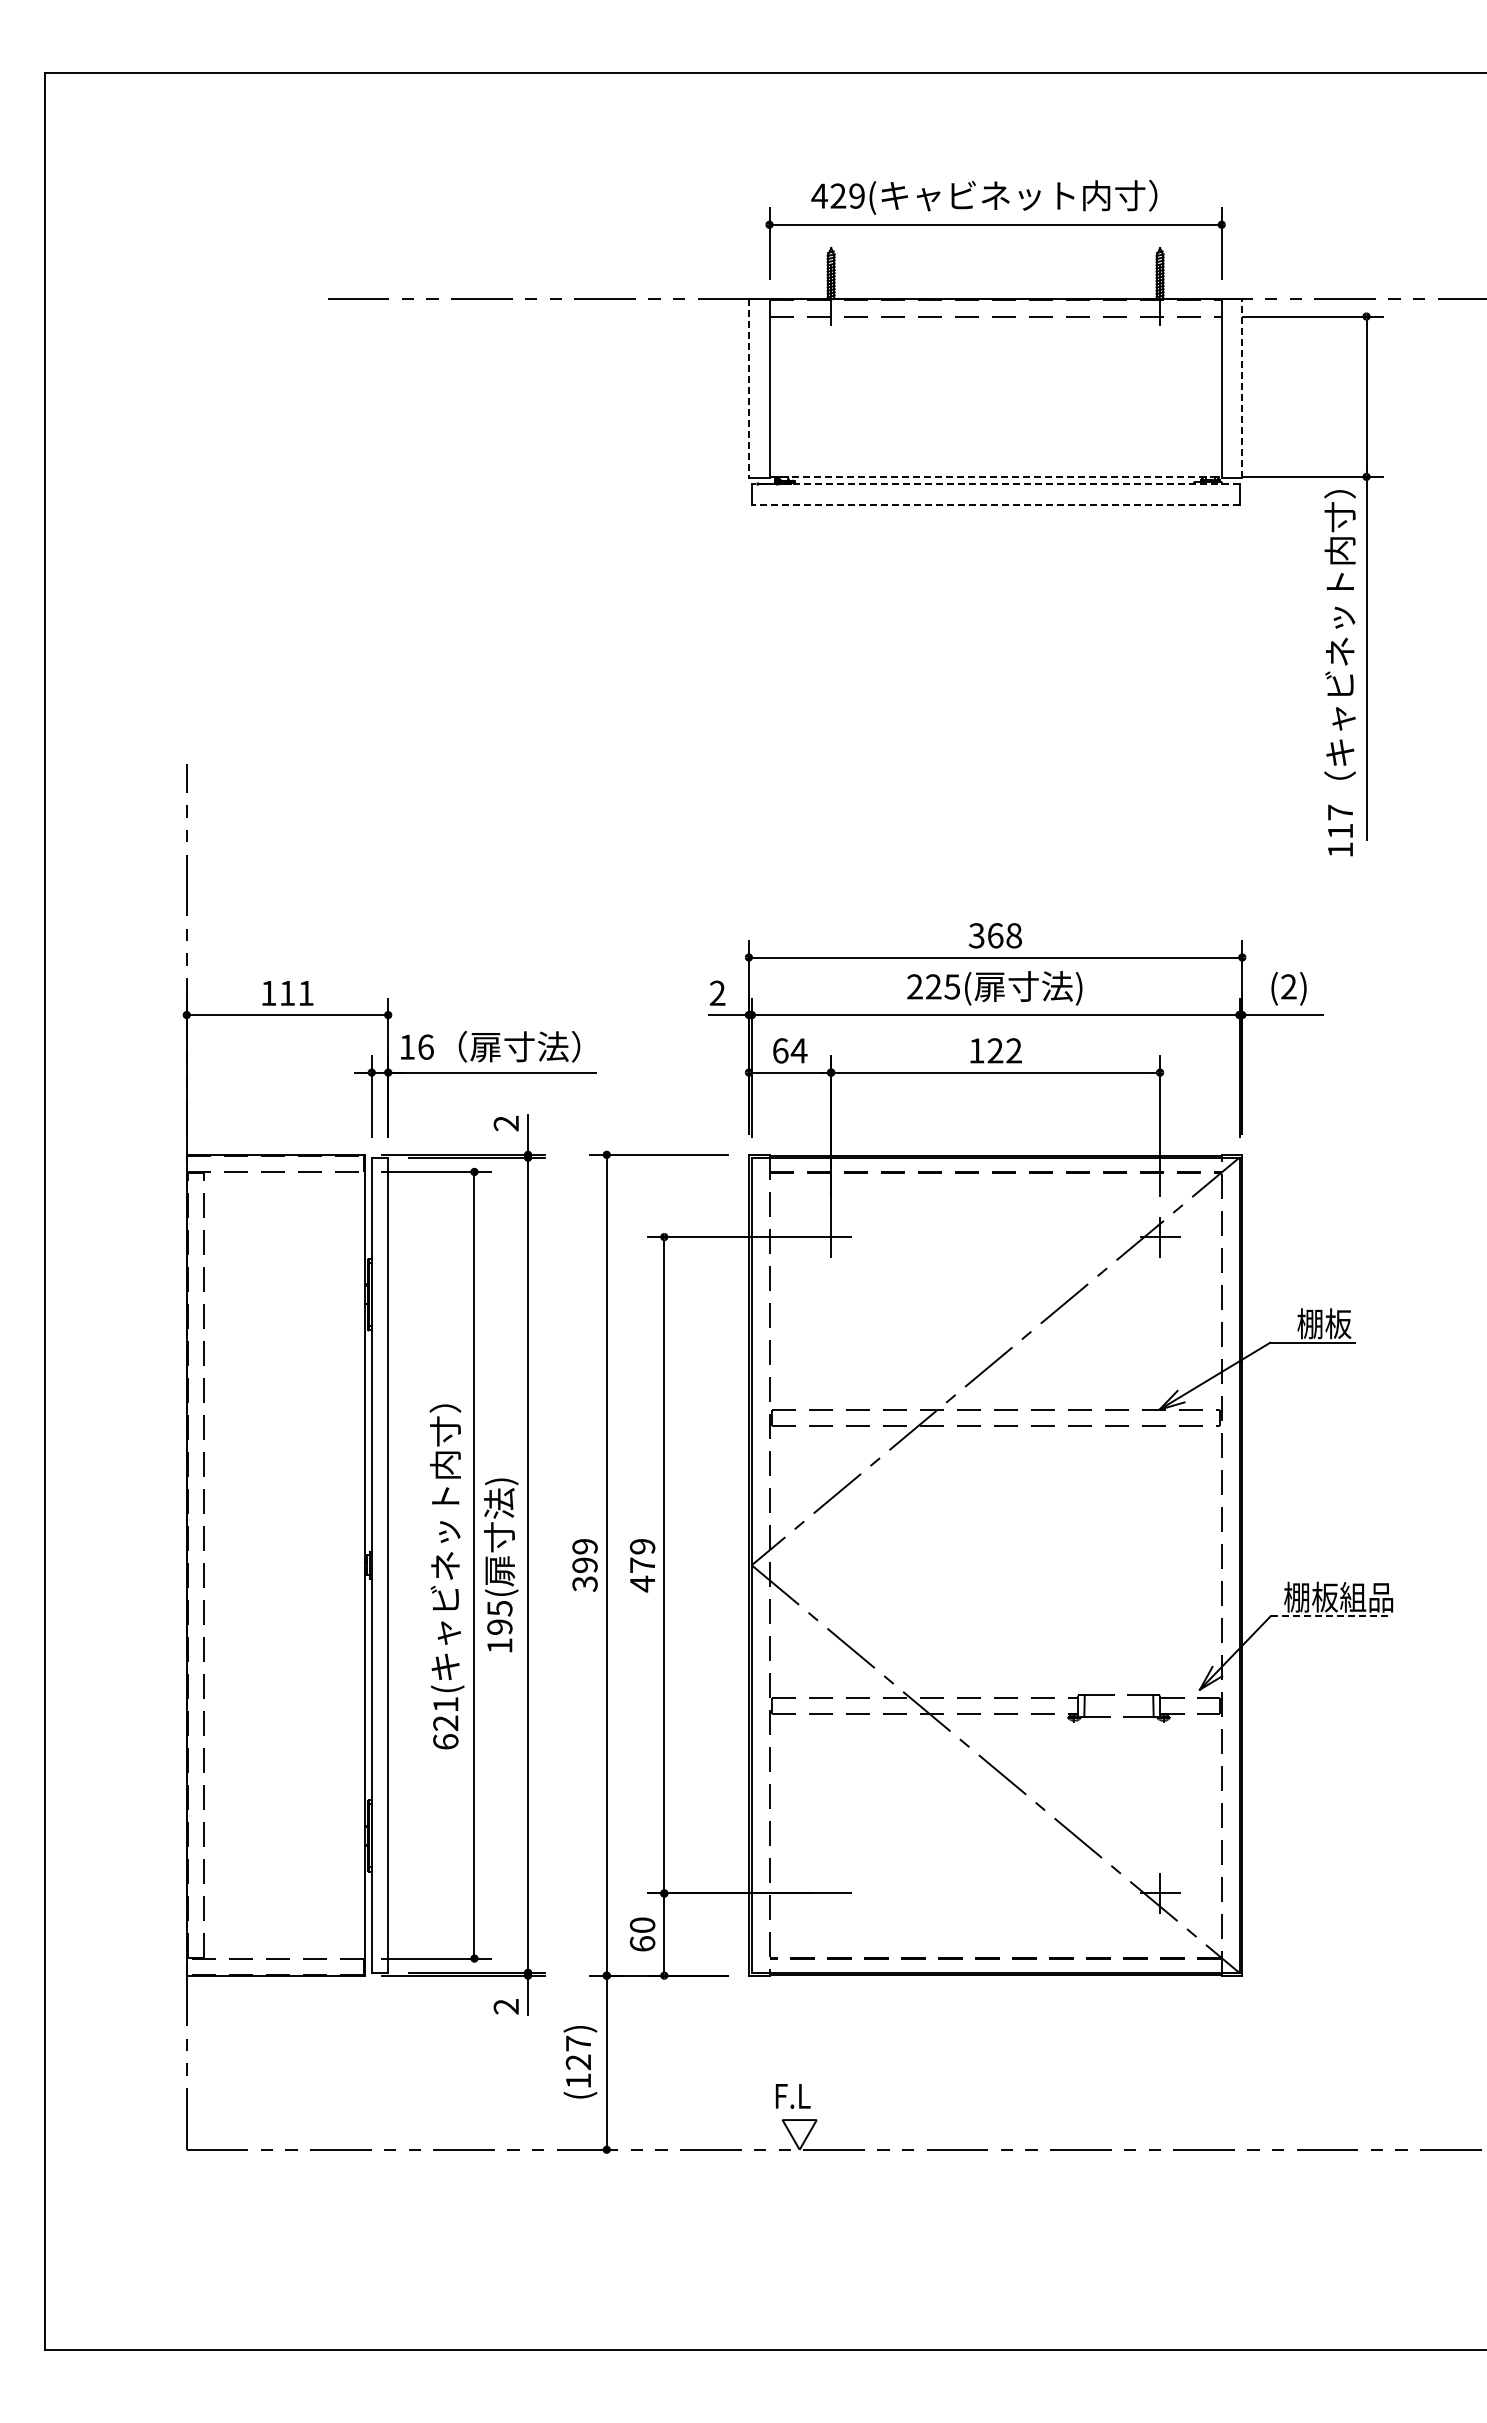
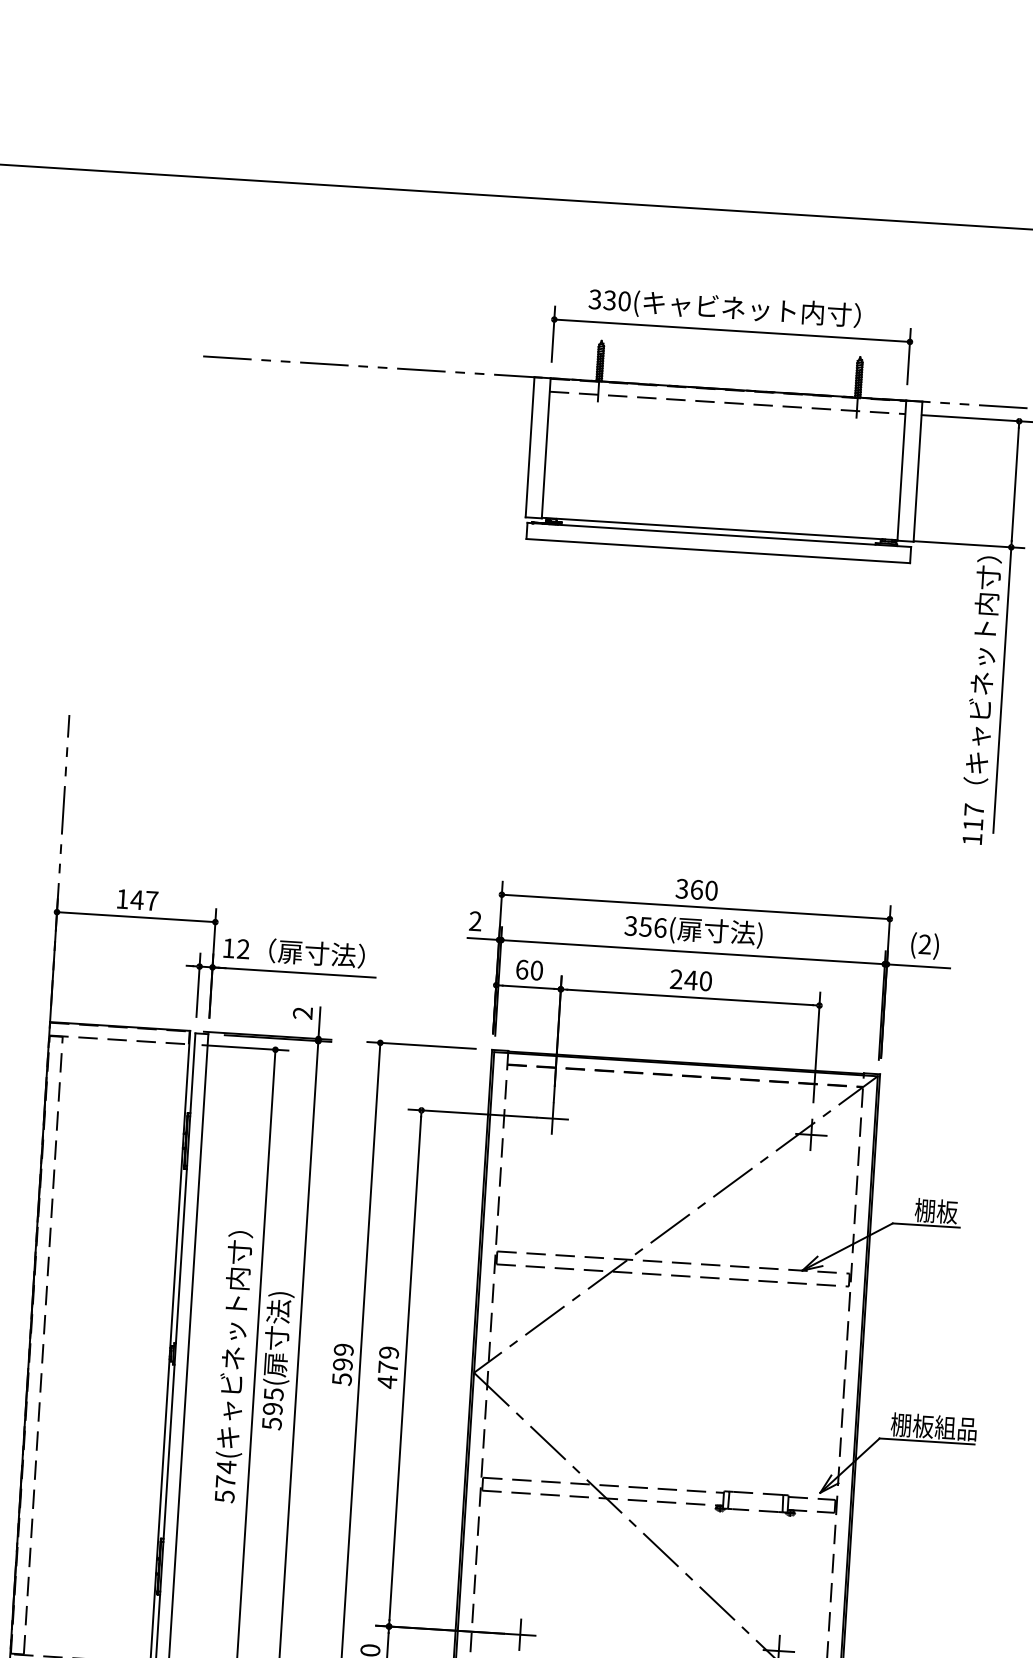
text: (837, 195) -> (609, 299), 429( -> 330(
line: (1242, 388) -> (918, 471), dashed -> solid
line: (748, 389) -> (529, 448), dashed -> solid
line: (996, 476) -> (720, 528), dashed -> solid
line: (995, 484) -> (719, 534), dashed -> solid
line: (995, 505) -> (718, 551), dashed -> solid
text: (1013, 936) -> (710, 891), 368 -> 360
text: (933, 986) -> (645, 926), 225( -> 356(
text: (296, 993) -> (144, 900), 111 -> 147
text: (425, 1046) -> (243, 948), 16 -> 12
text: (798, 1050) -> (536, 970), 64 -> 60
text: (995, 1050) -> (691, 980), 122 -> 240
text: (584, 1583) -> (341, 1378), 399 -> 599
line: (1331, 1616) -> (927, 1441), dashed -> solid
text: (499, 1645) -> (271, 1423), 195( -> 595(
text: (445, 1723) -> (225, 1482), 621( -> 574(
line: (831, 1893) -> (520, 1634), added

